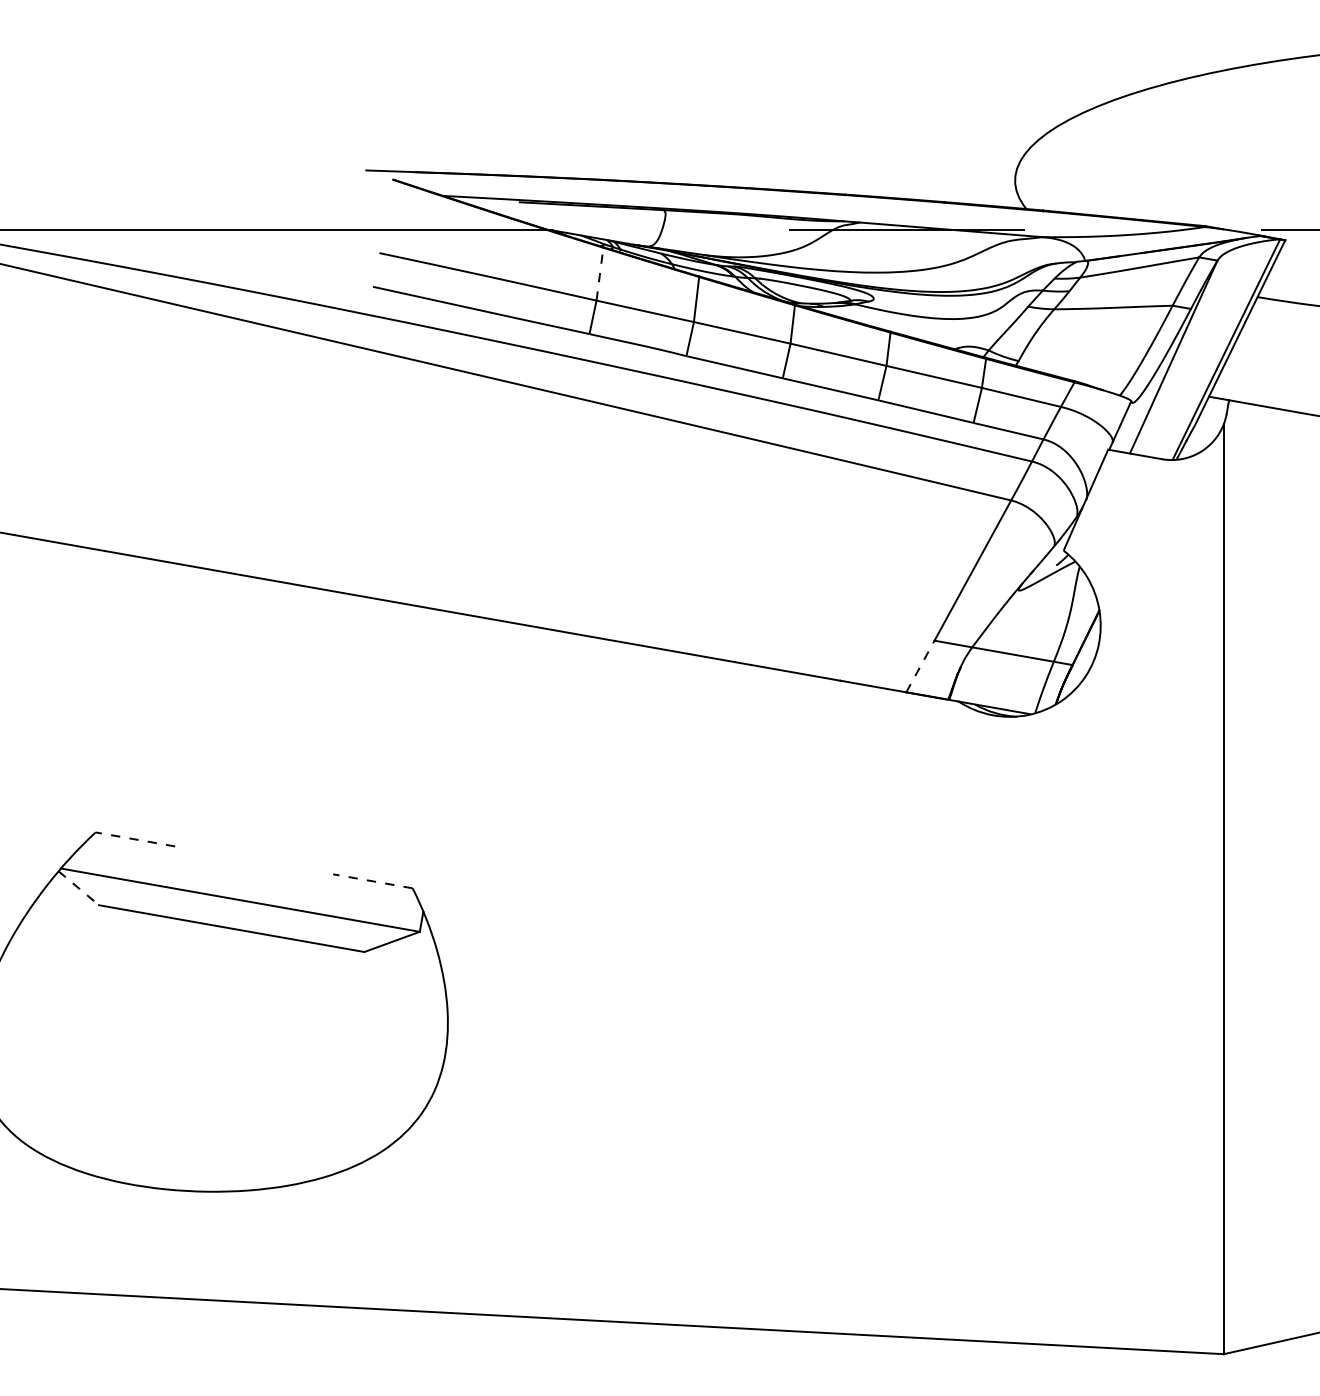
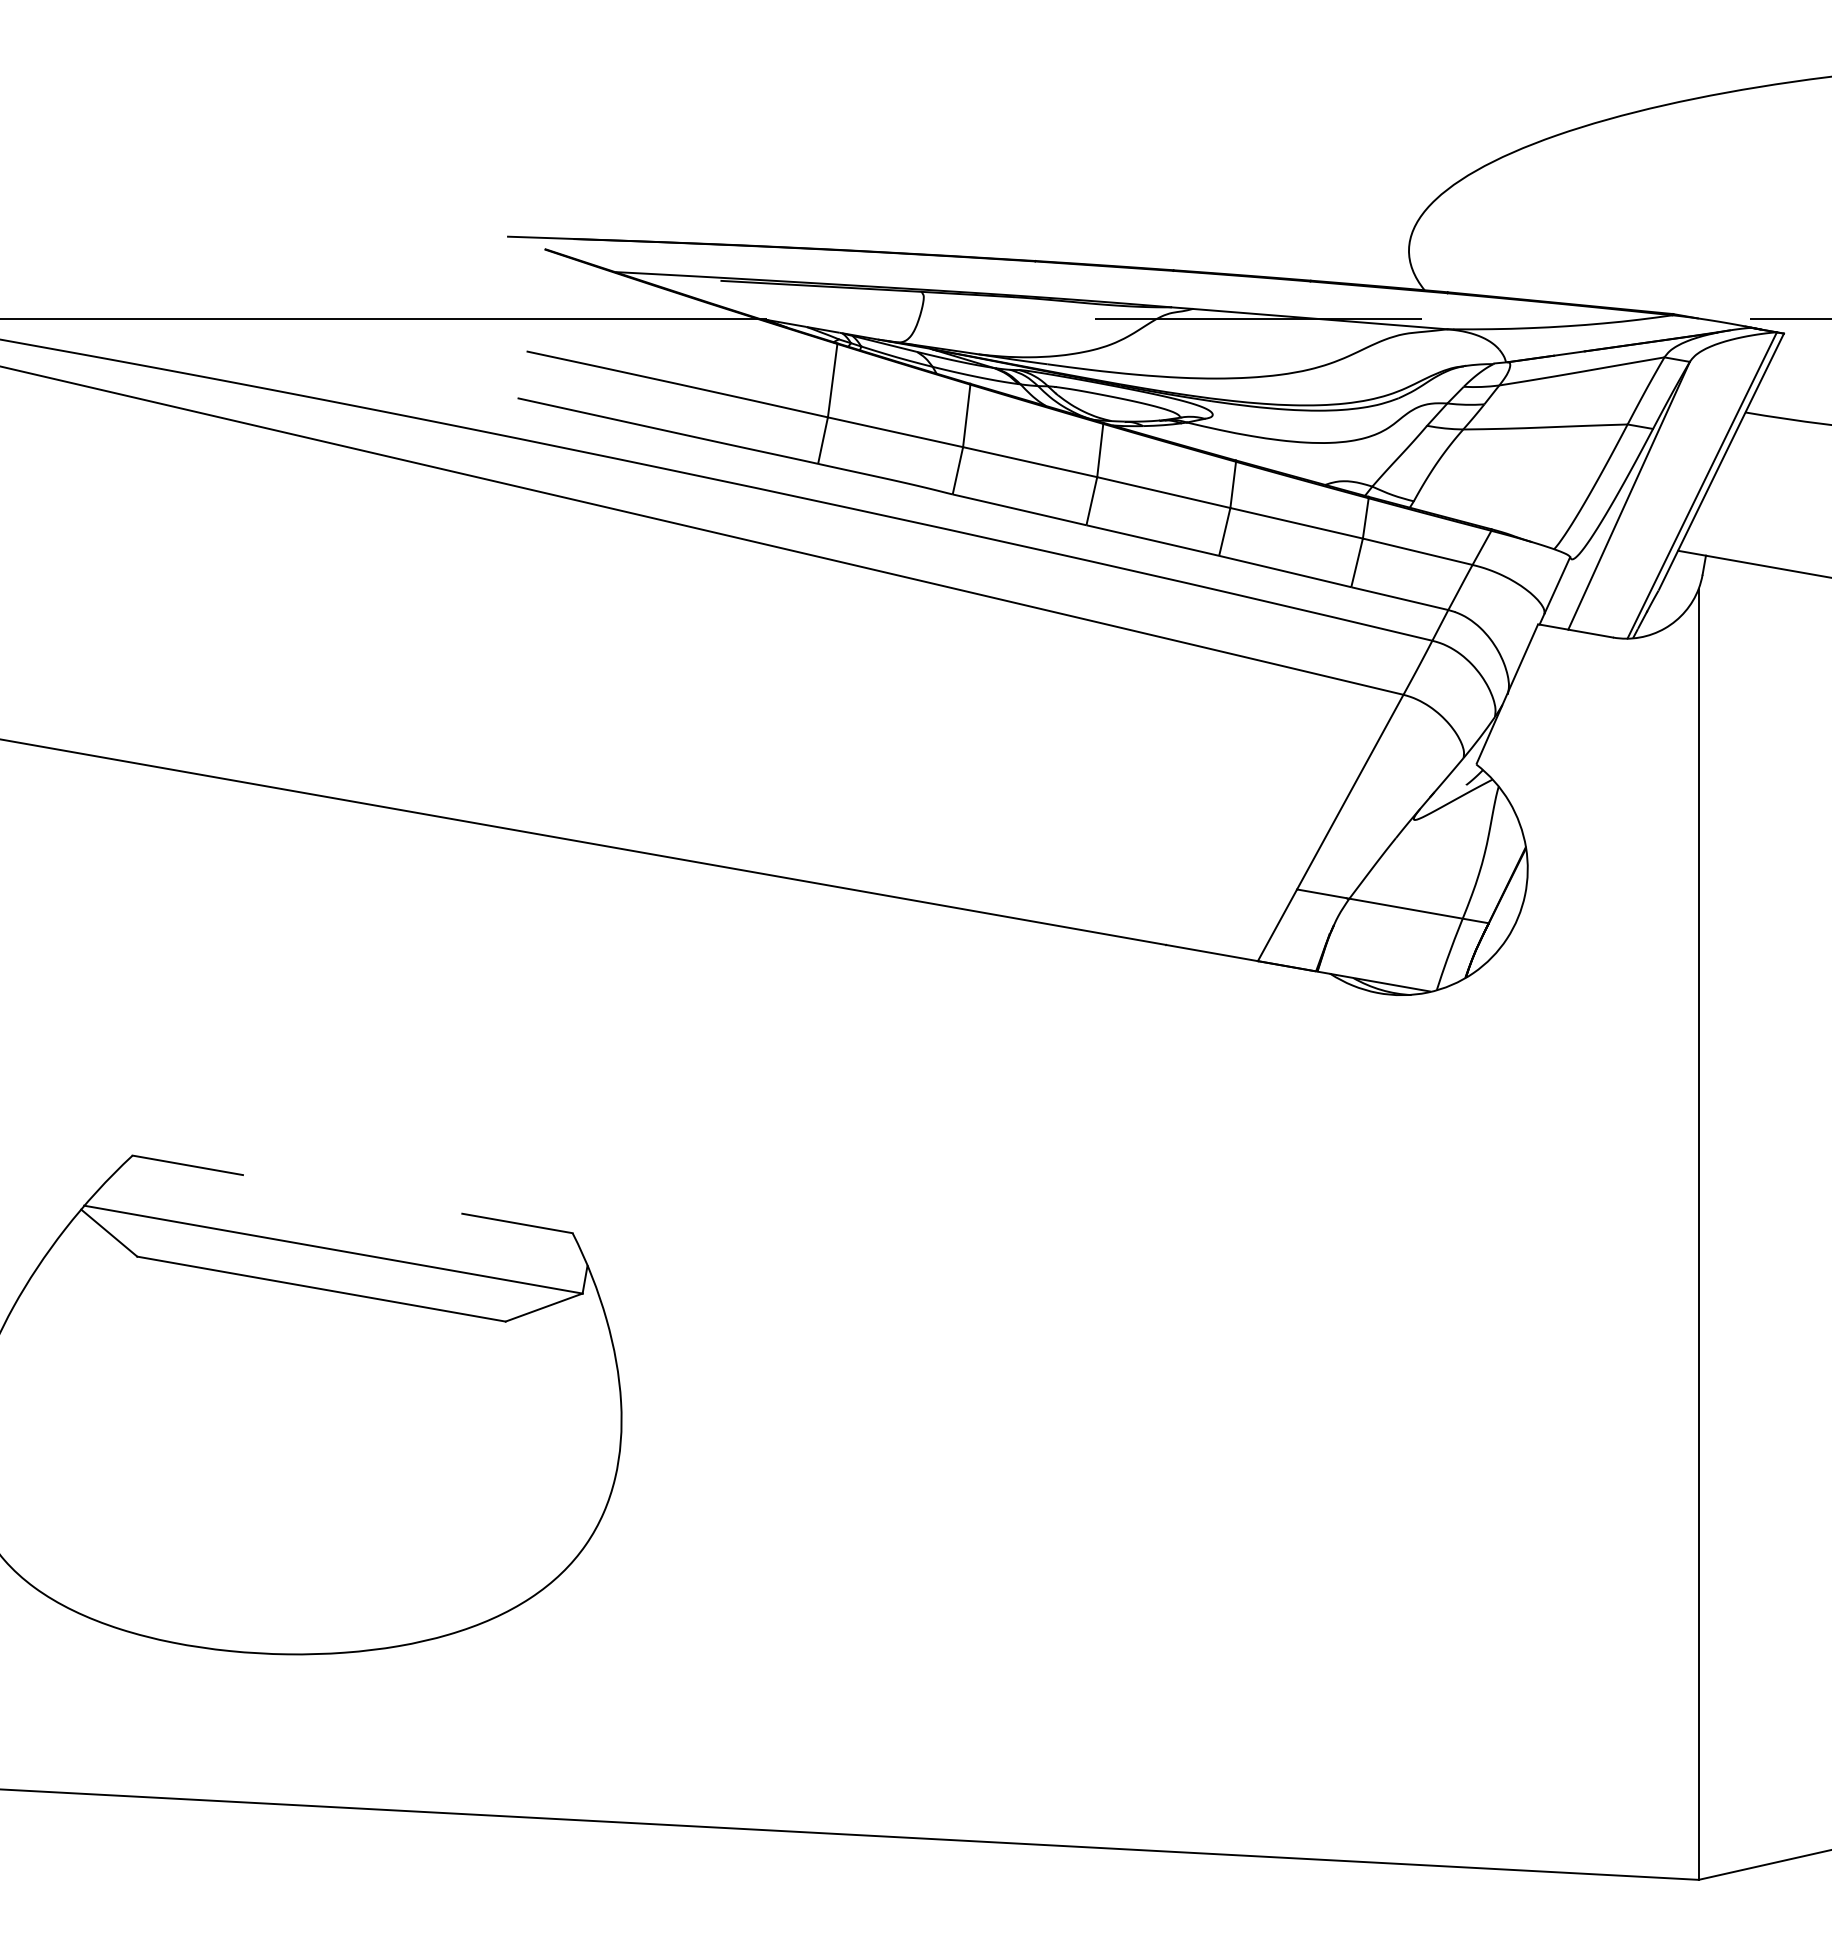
line: (599, 274) -> (832, 380), dashed -> solid
line: (920, 666) -> (1277, 925), dashed -> solid
line: (135, 839) -> (187, 1165), dashed -> solid
line: (372, 881) -> (516, 1223), dashed -> solid
line: (78, 888) -> (109, 1233), dashed -> solid

